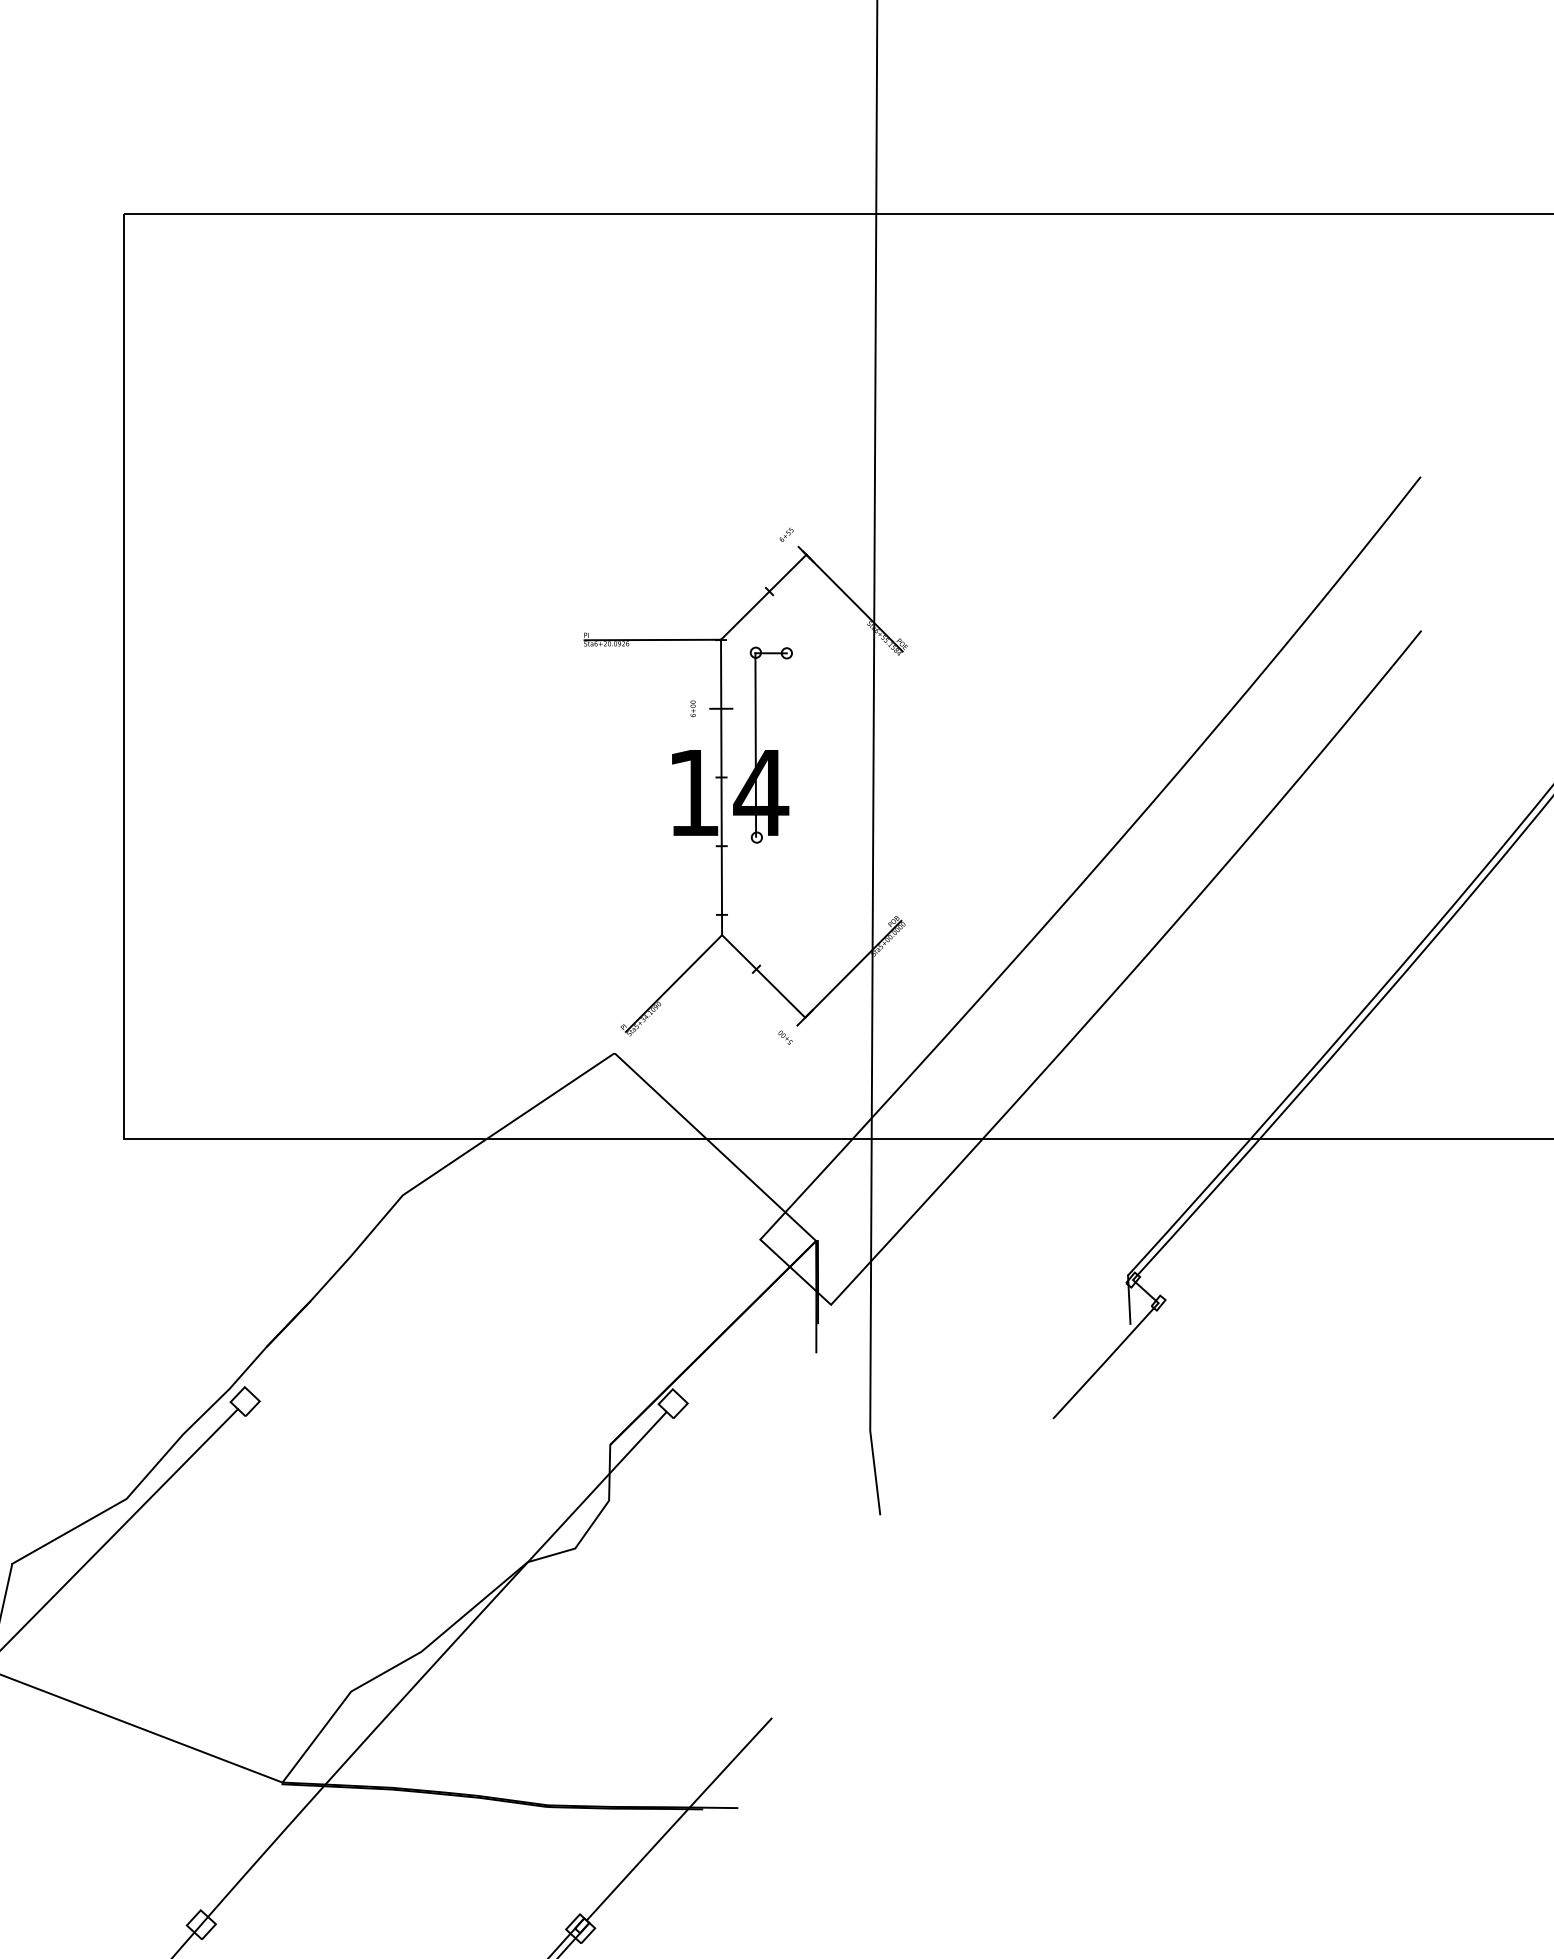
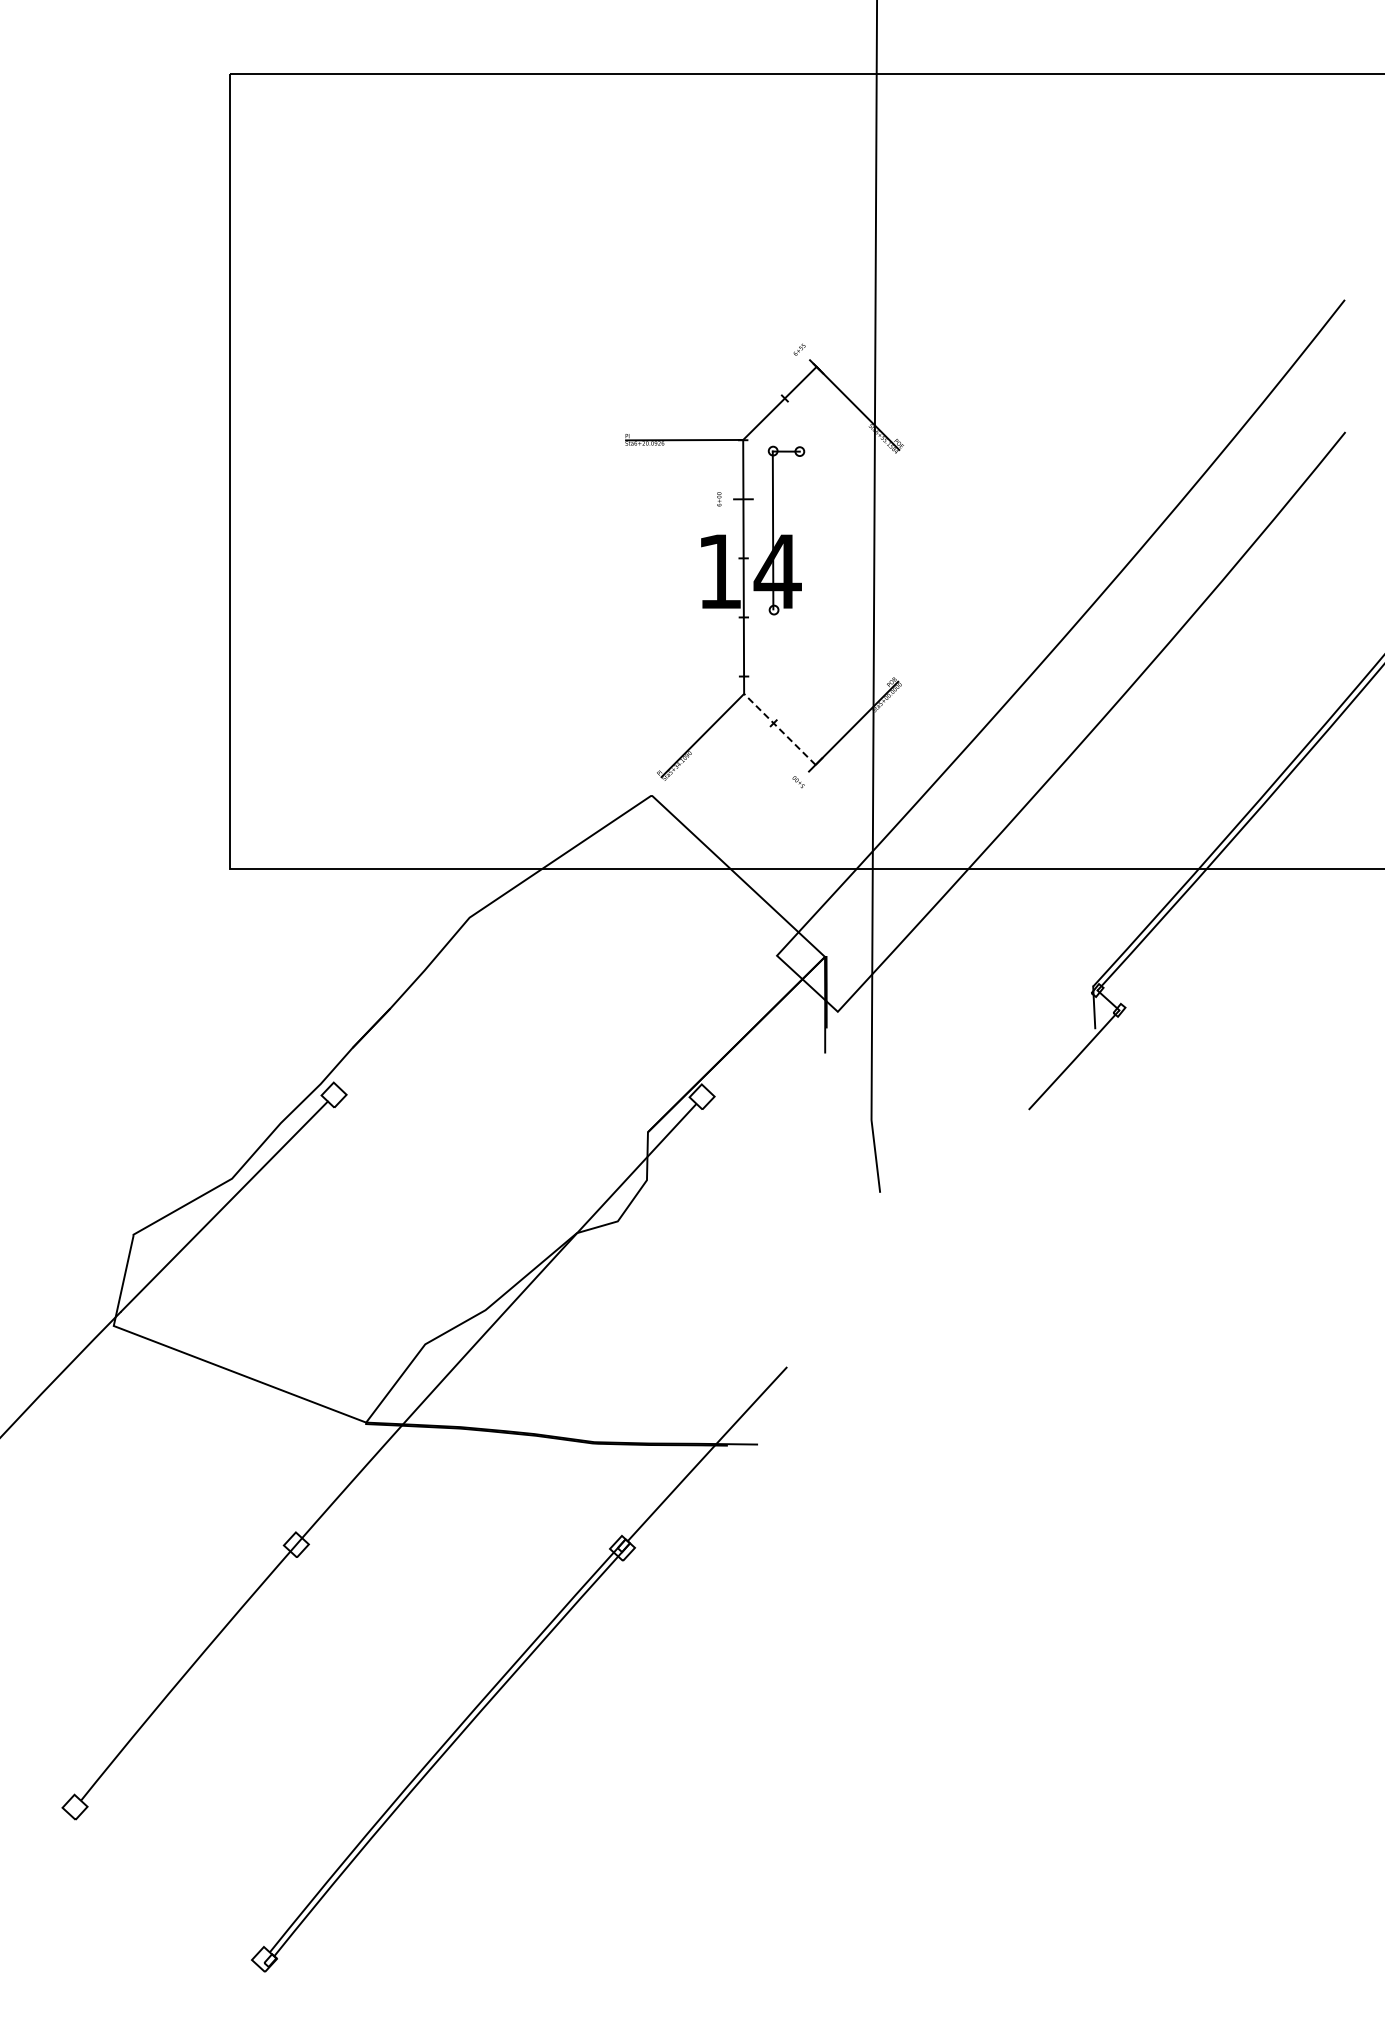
line: (763, 976) -> (779, 729), solid -> dashed

